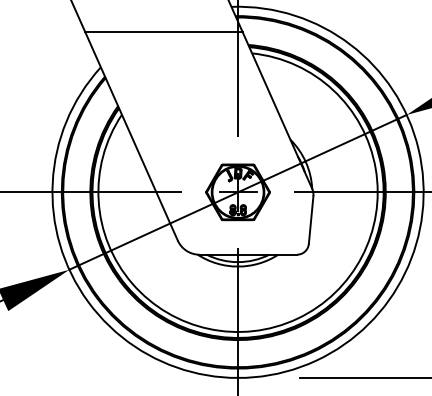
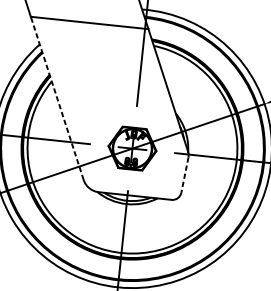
line: (131, 135) -> (57, 97), solid -> dashed
line: (311, 220) -> (185, 175), solid -> dashed

